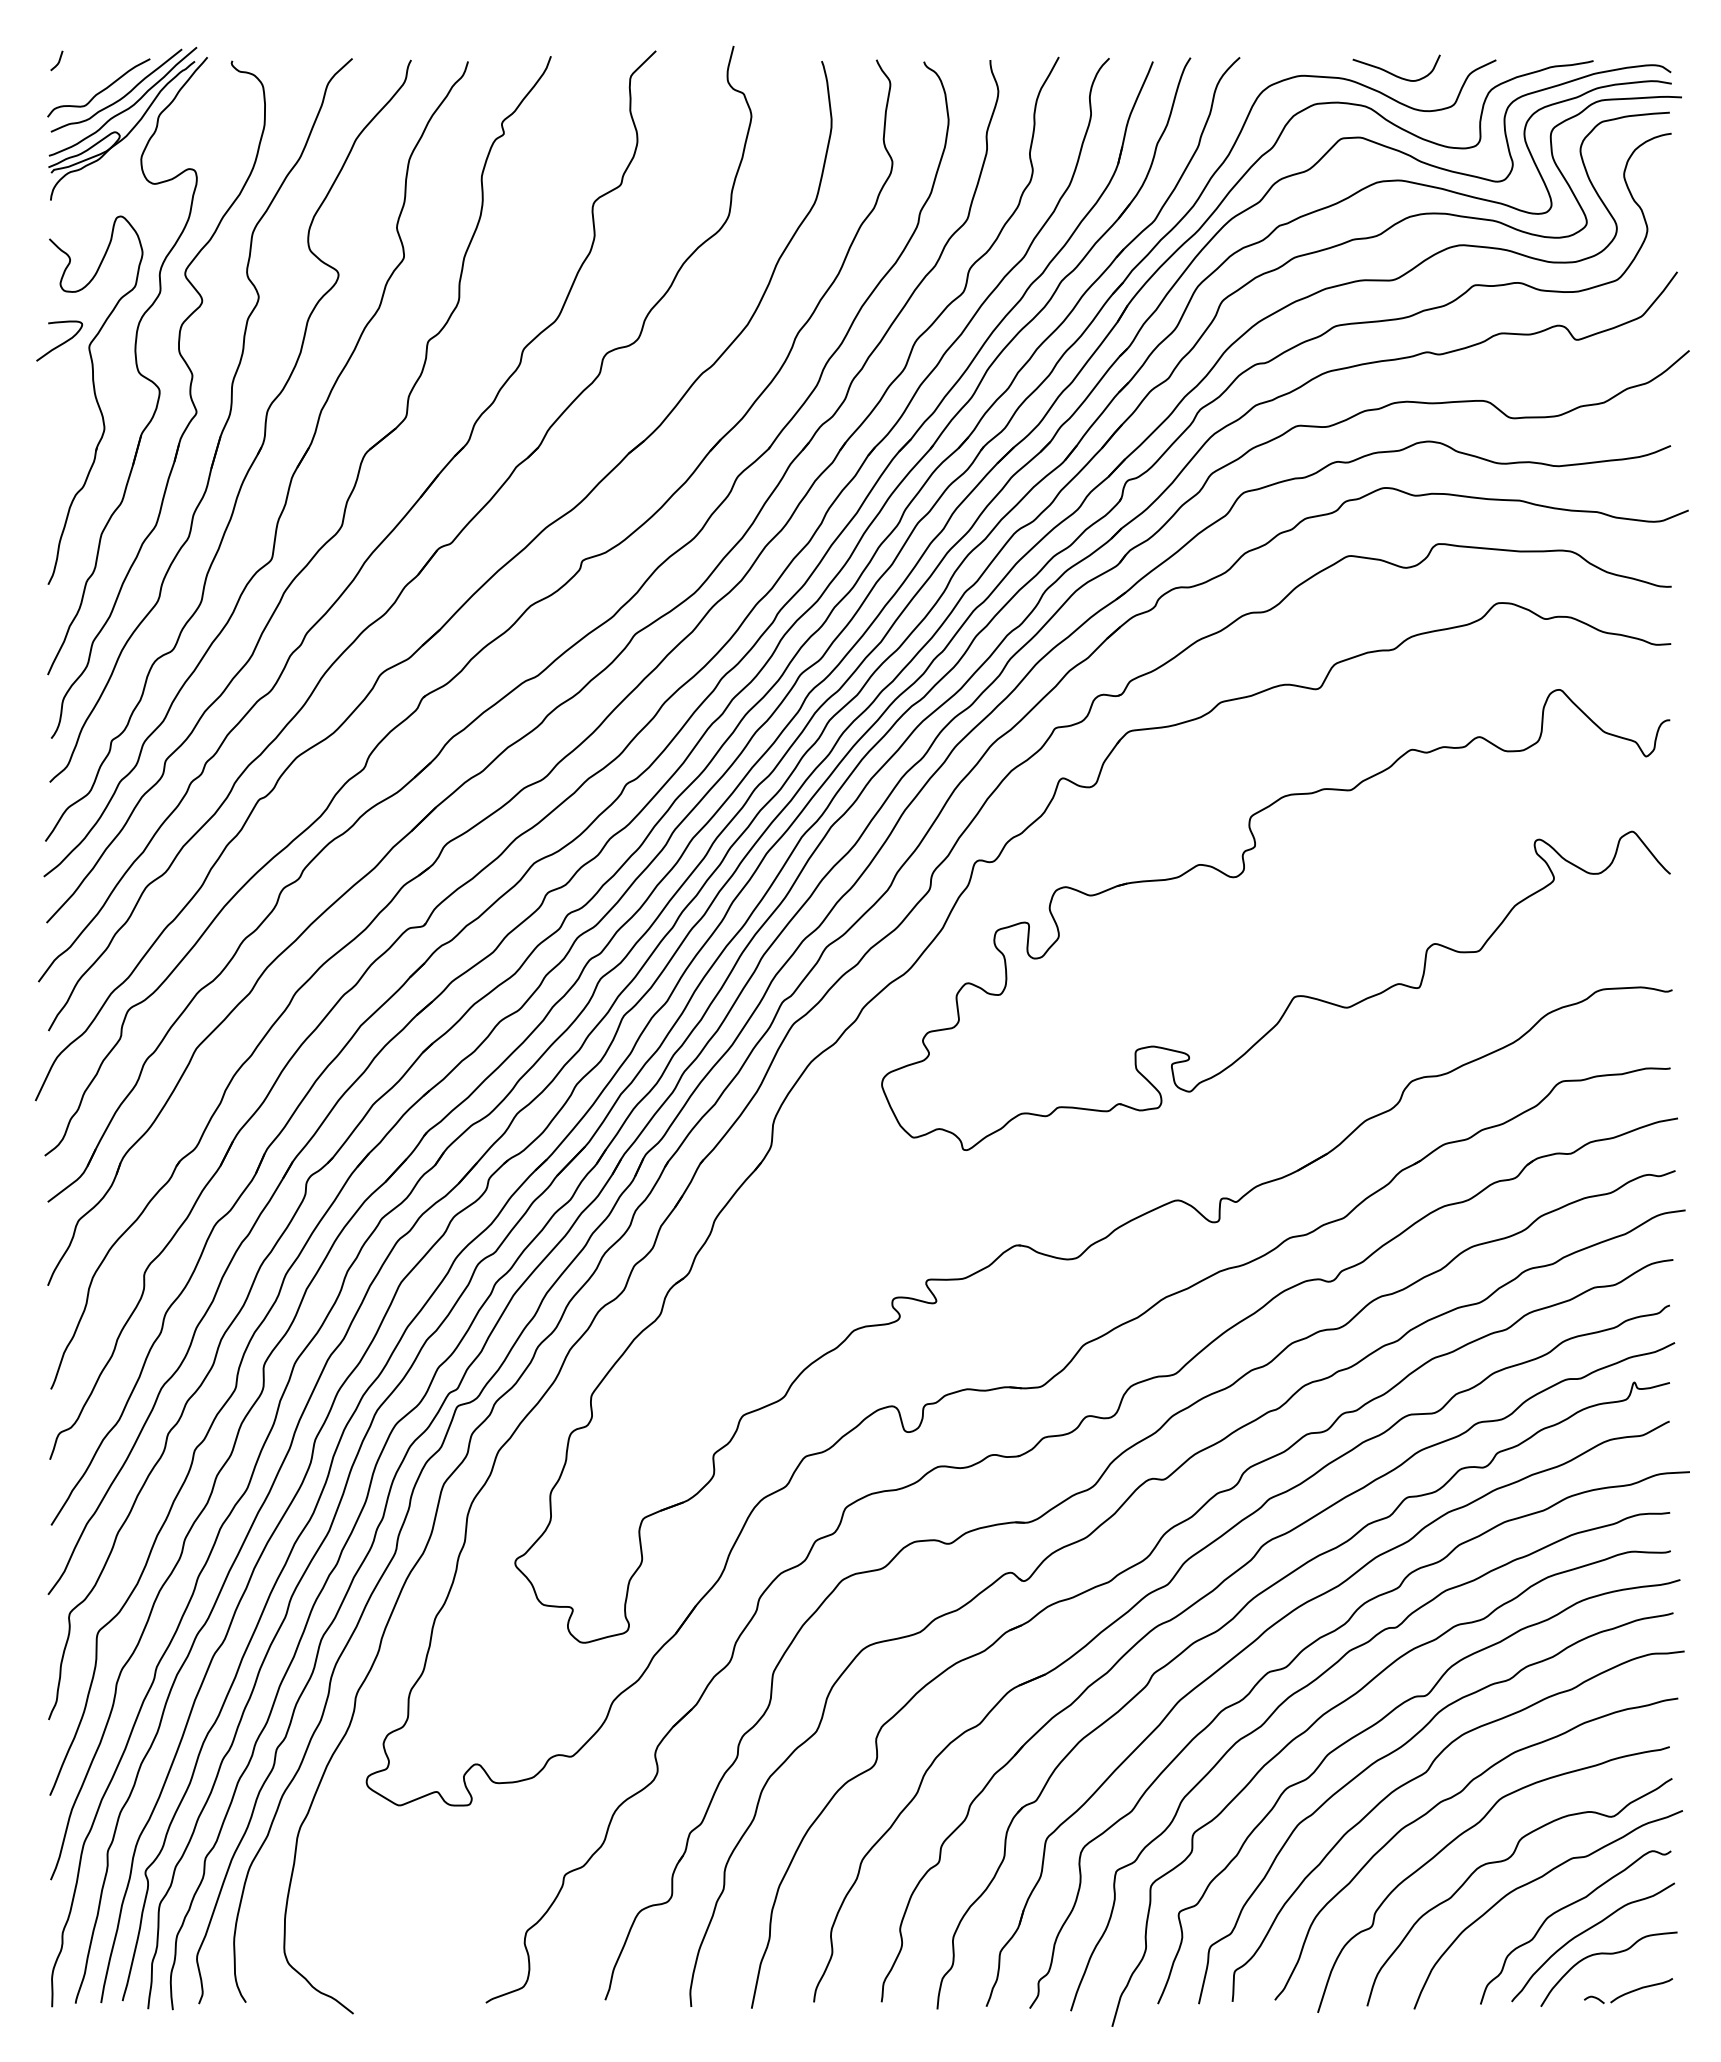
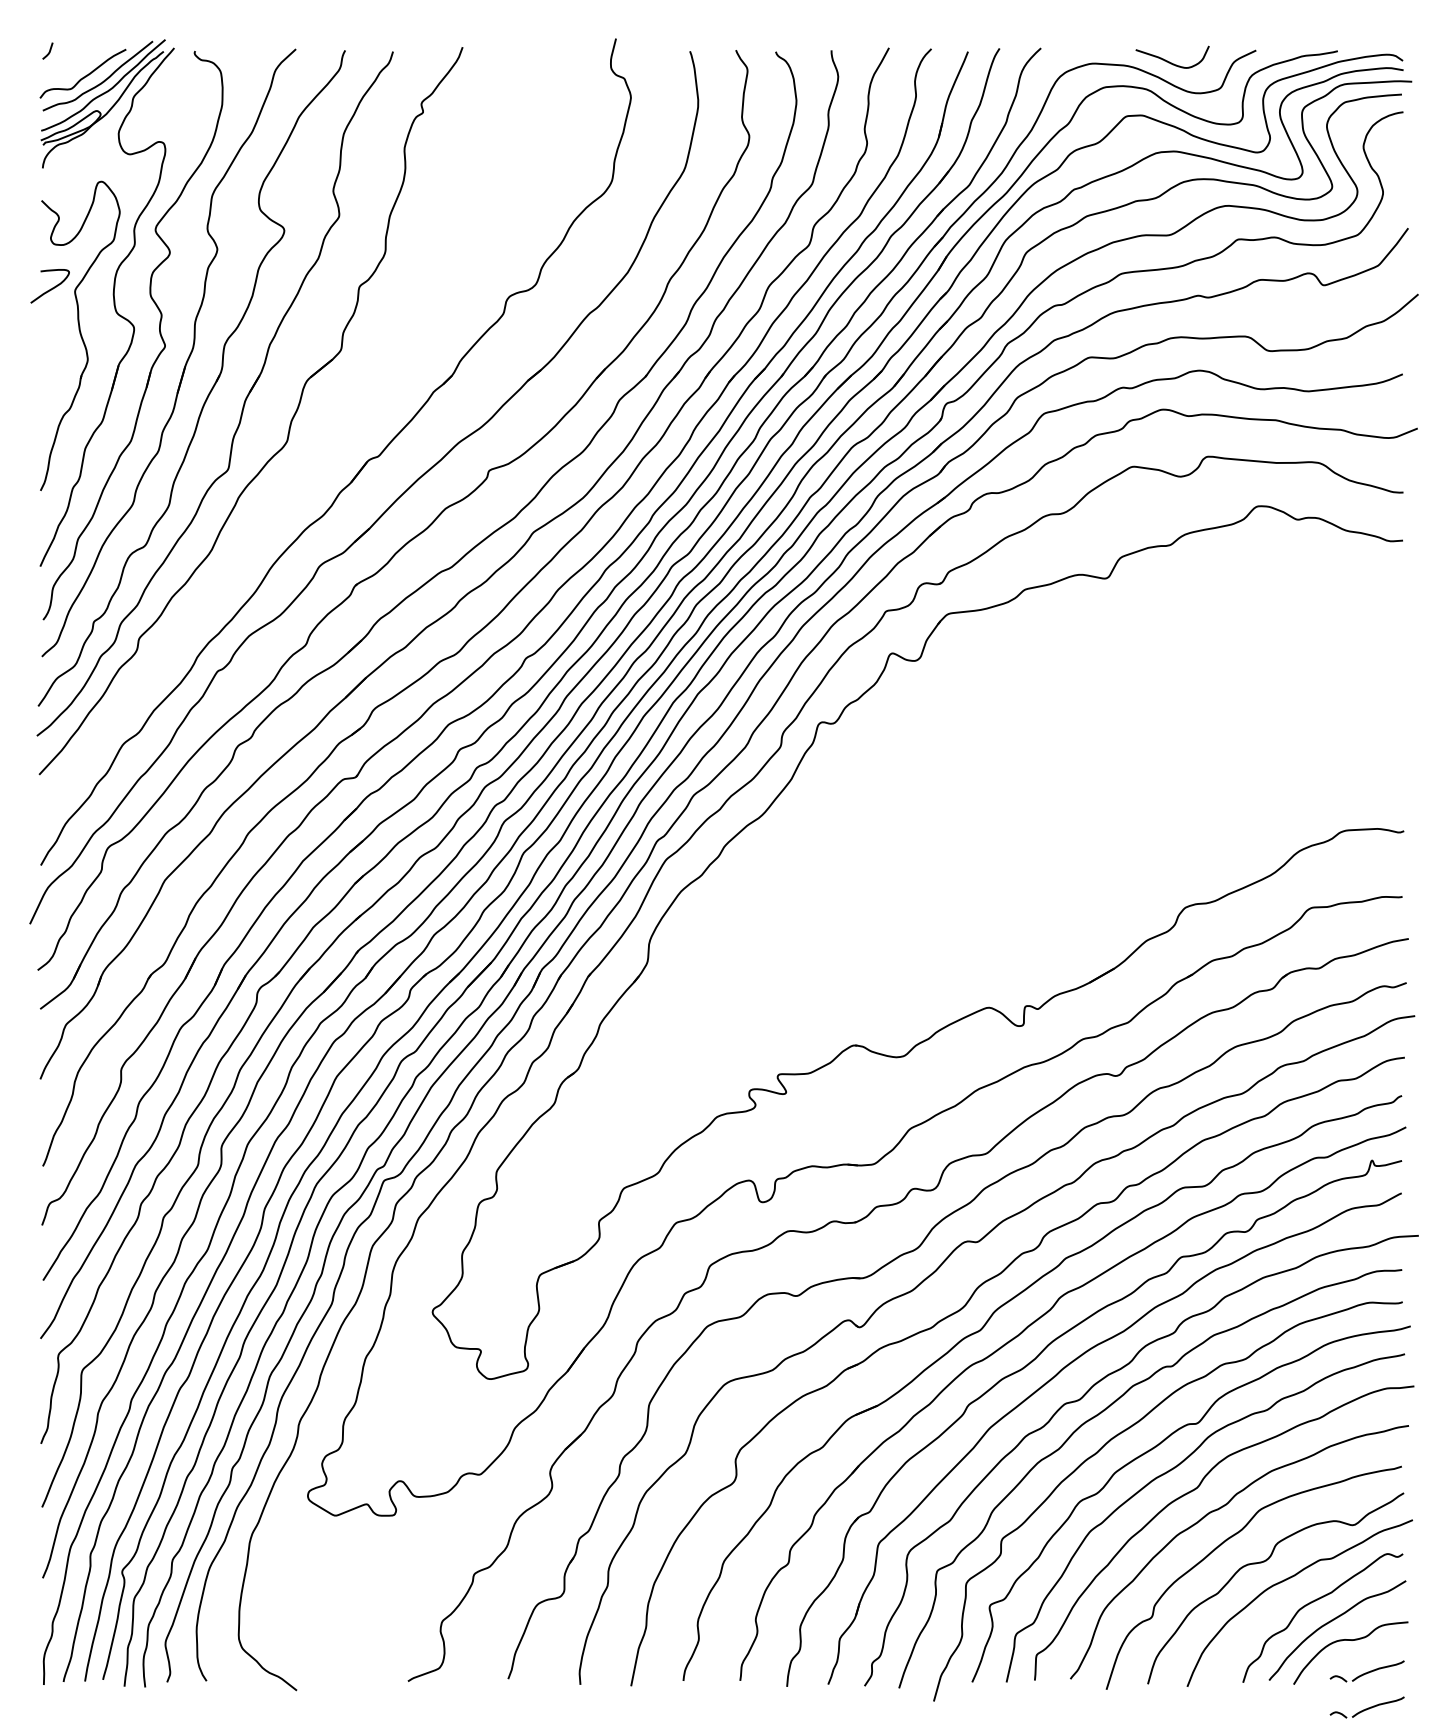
part: (377, 545) -> (317, 457), removed
part: (1239, 876) -> (1040, 735), removed
part: (1628, 2034) -> (1367, 1707), added

